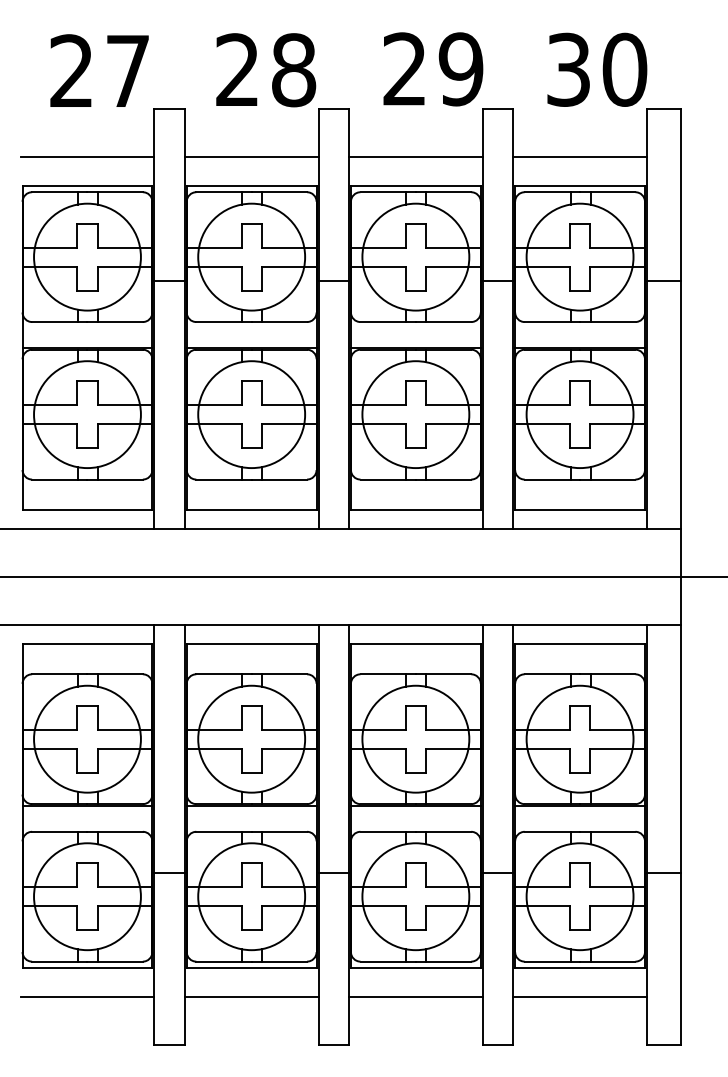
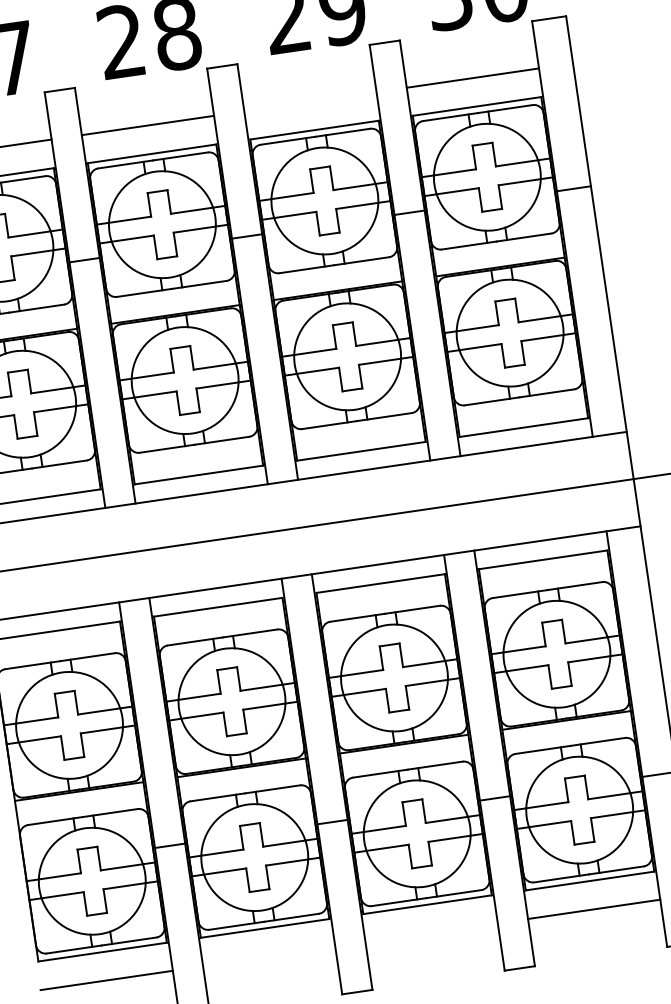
line: (415, 156) -> (310, 101), removed
line: (251, 996) -> (268, 956), removed
line: (415, 996) -> (431, 932), removed

